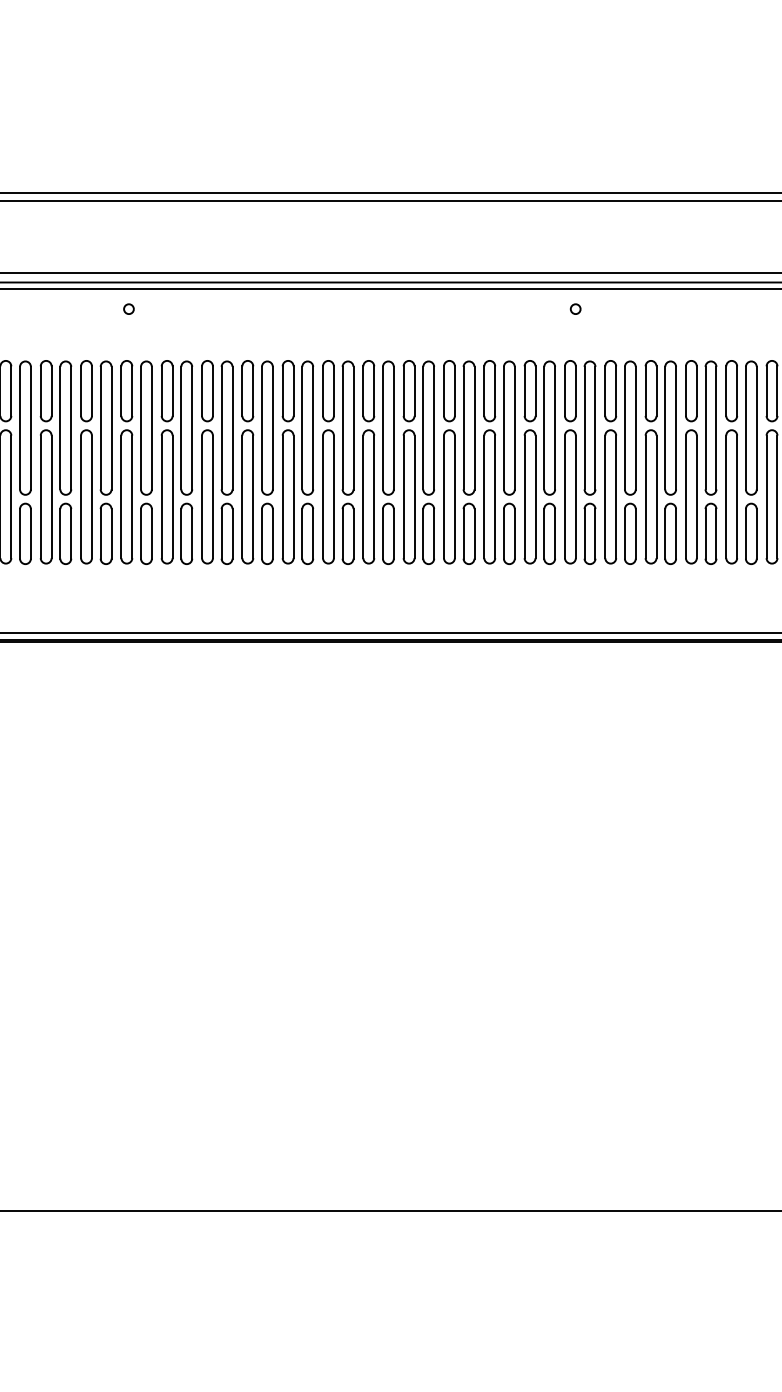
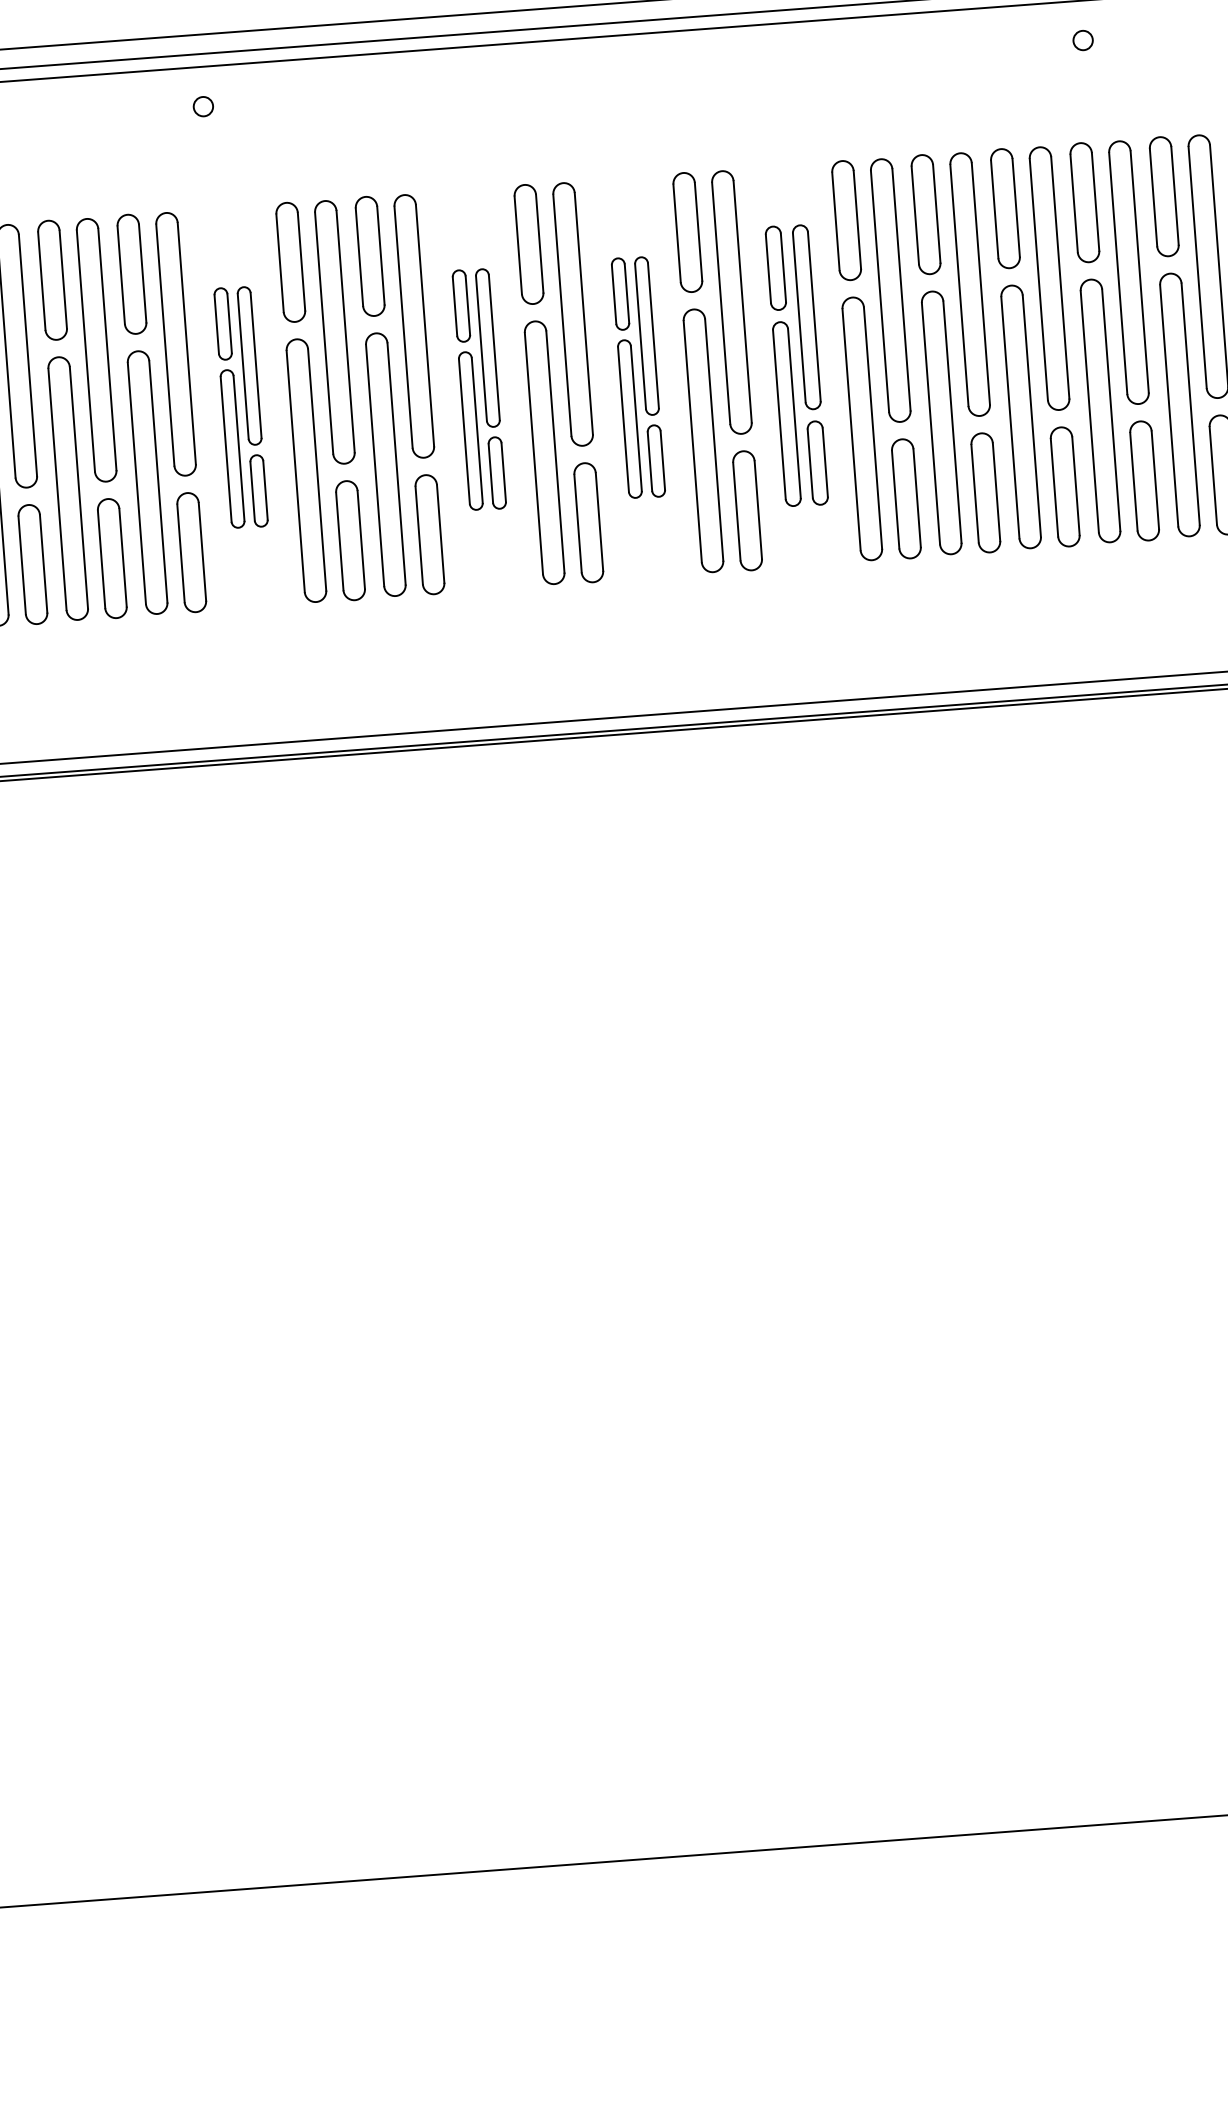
part: (136, 462) -> (240, 407), size x0.6
part: (257, 462) -> (479, 389), size x0.6
part: (338, 462) -> (638, 377), size x0.6
part: (418, 462) -> (796, 365), size x0.7

